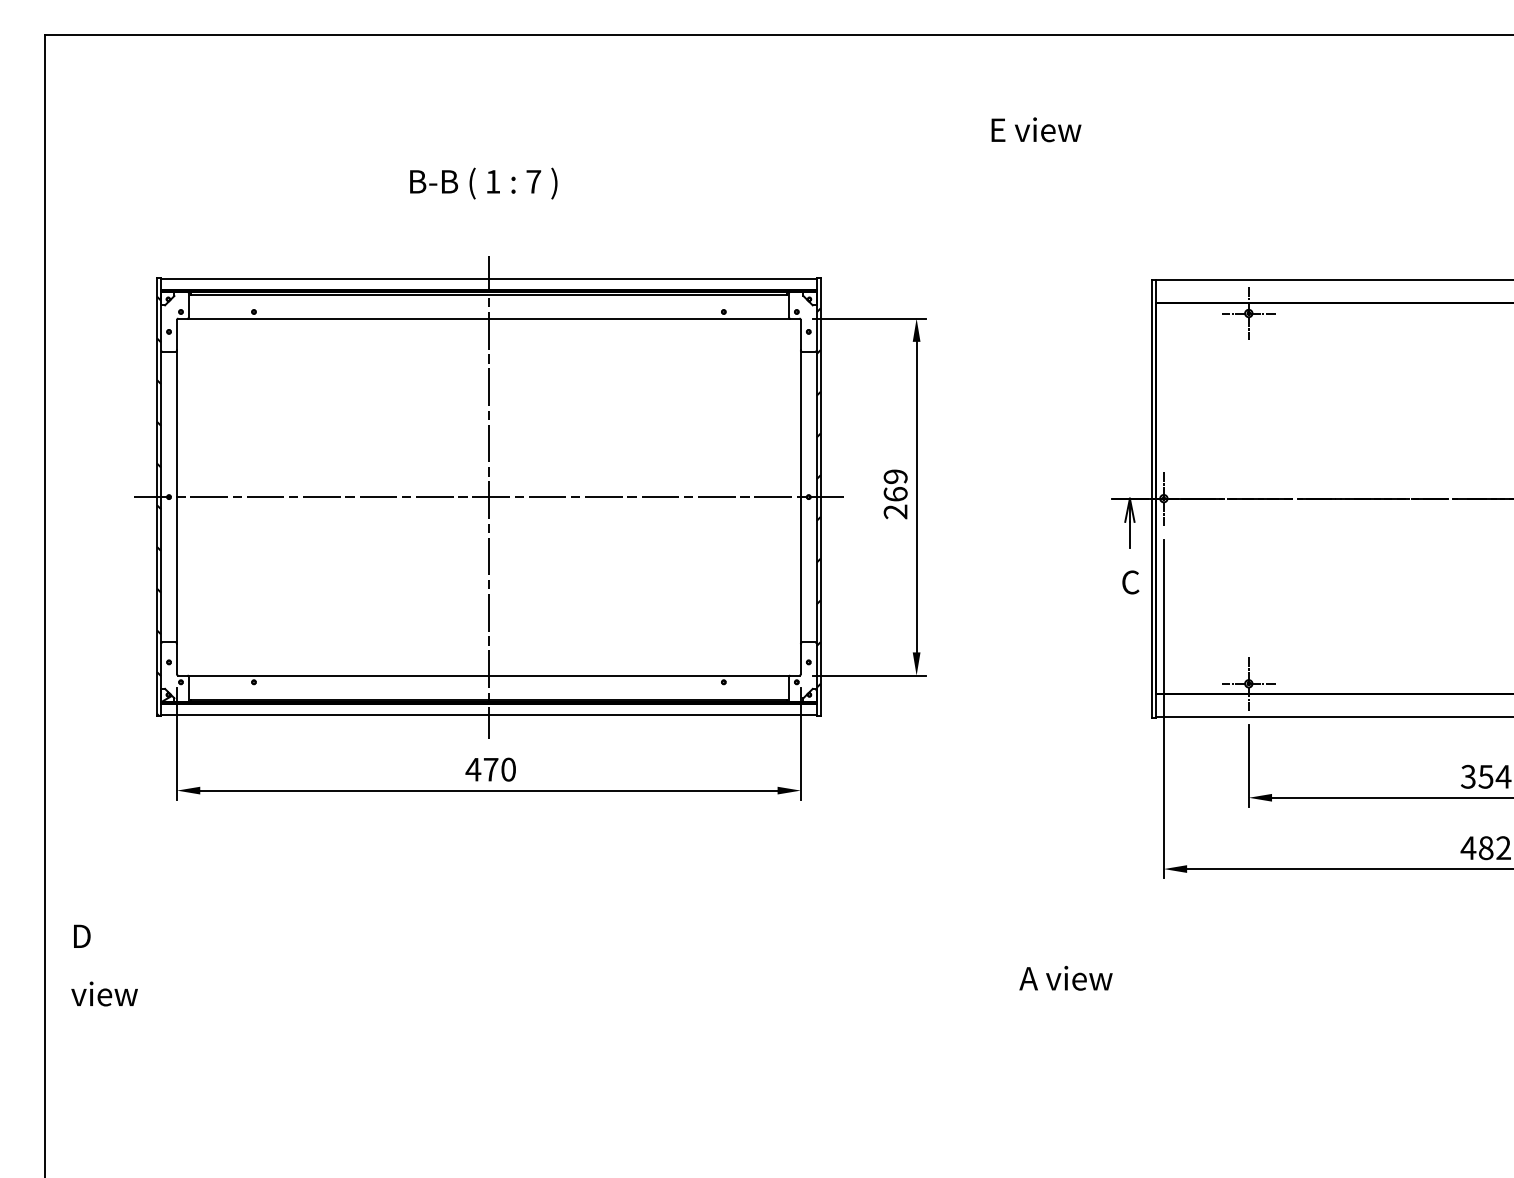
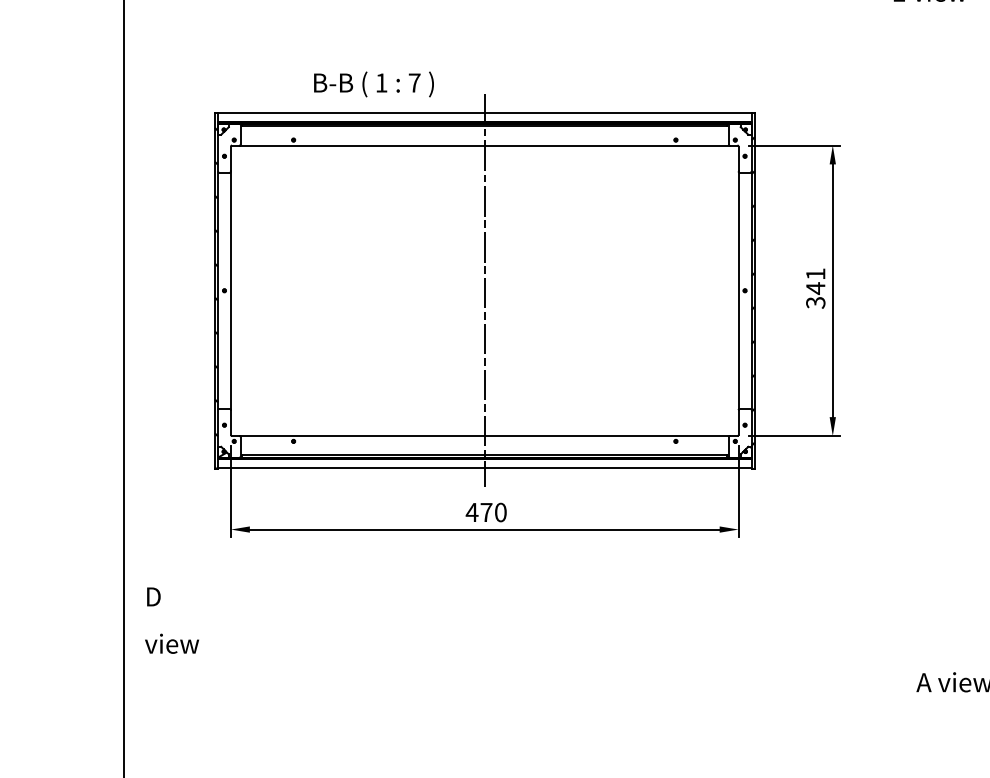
text: (483, 183) -> (373, 84), moved
text: (895, 494) -> (815, 288), 269 -> 341
line: (488, 497) -> (484, 291), removed
text: (104, 965) -> (171, 620), moved

